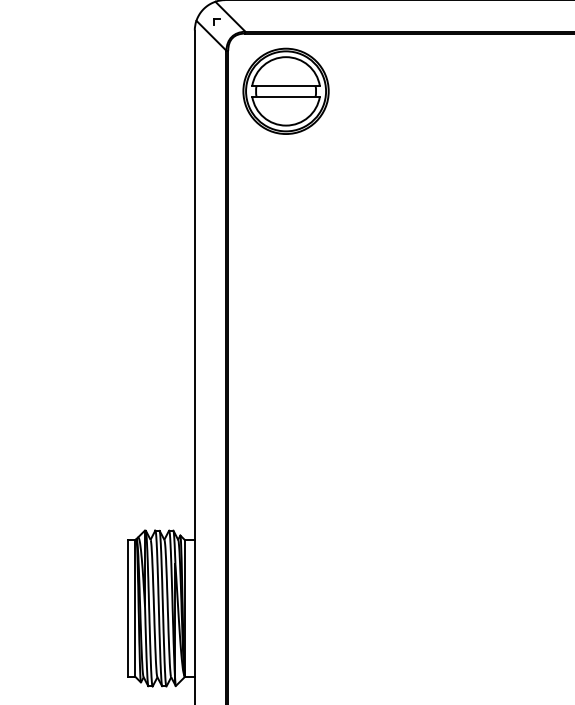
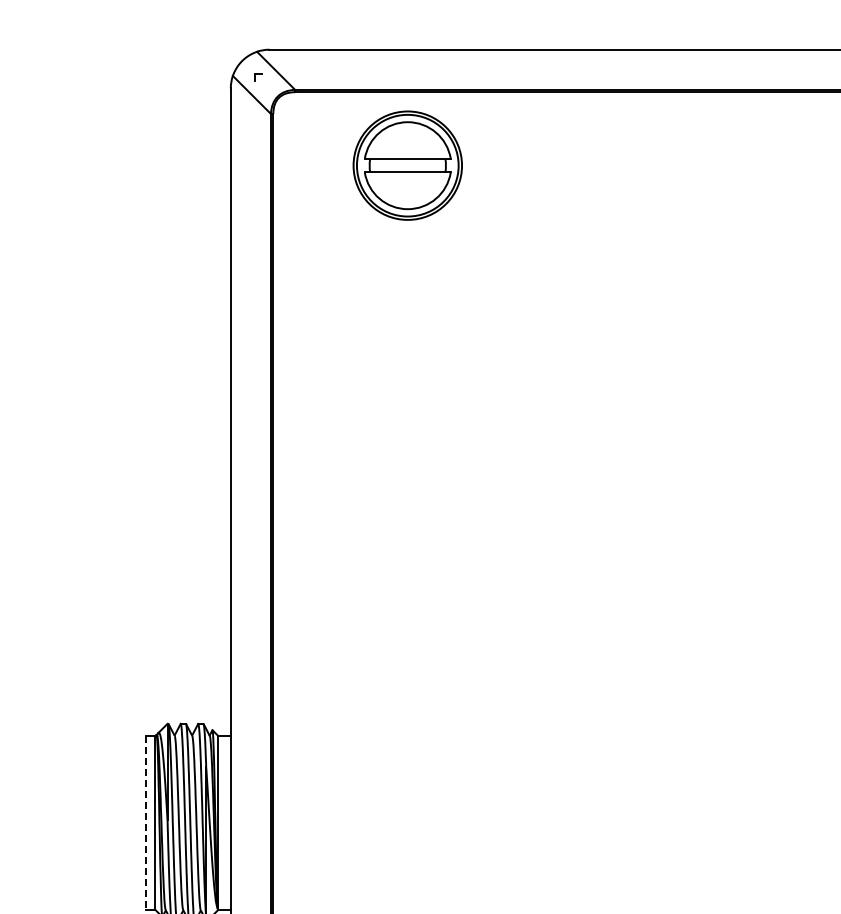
part: (285, 91) -> (407, 165), moved
line: (127, 608) -> (145, 822), solid -> dashed

